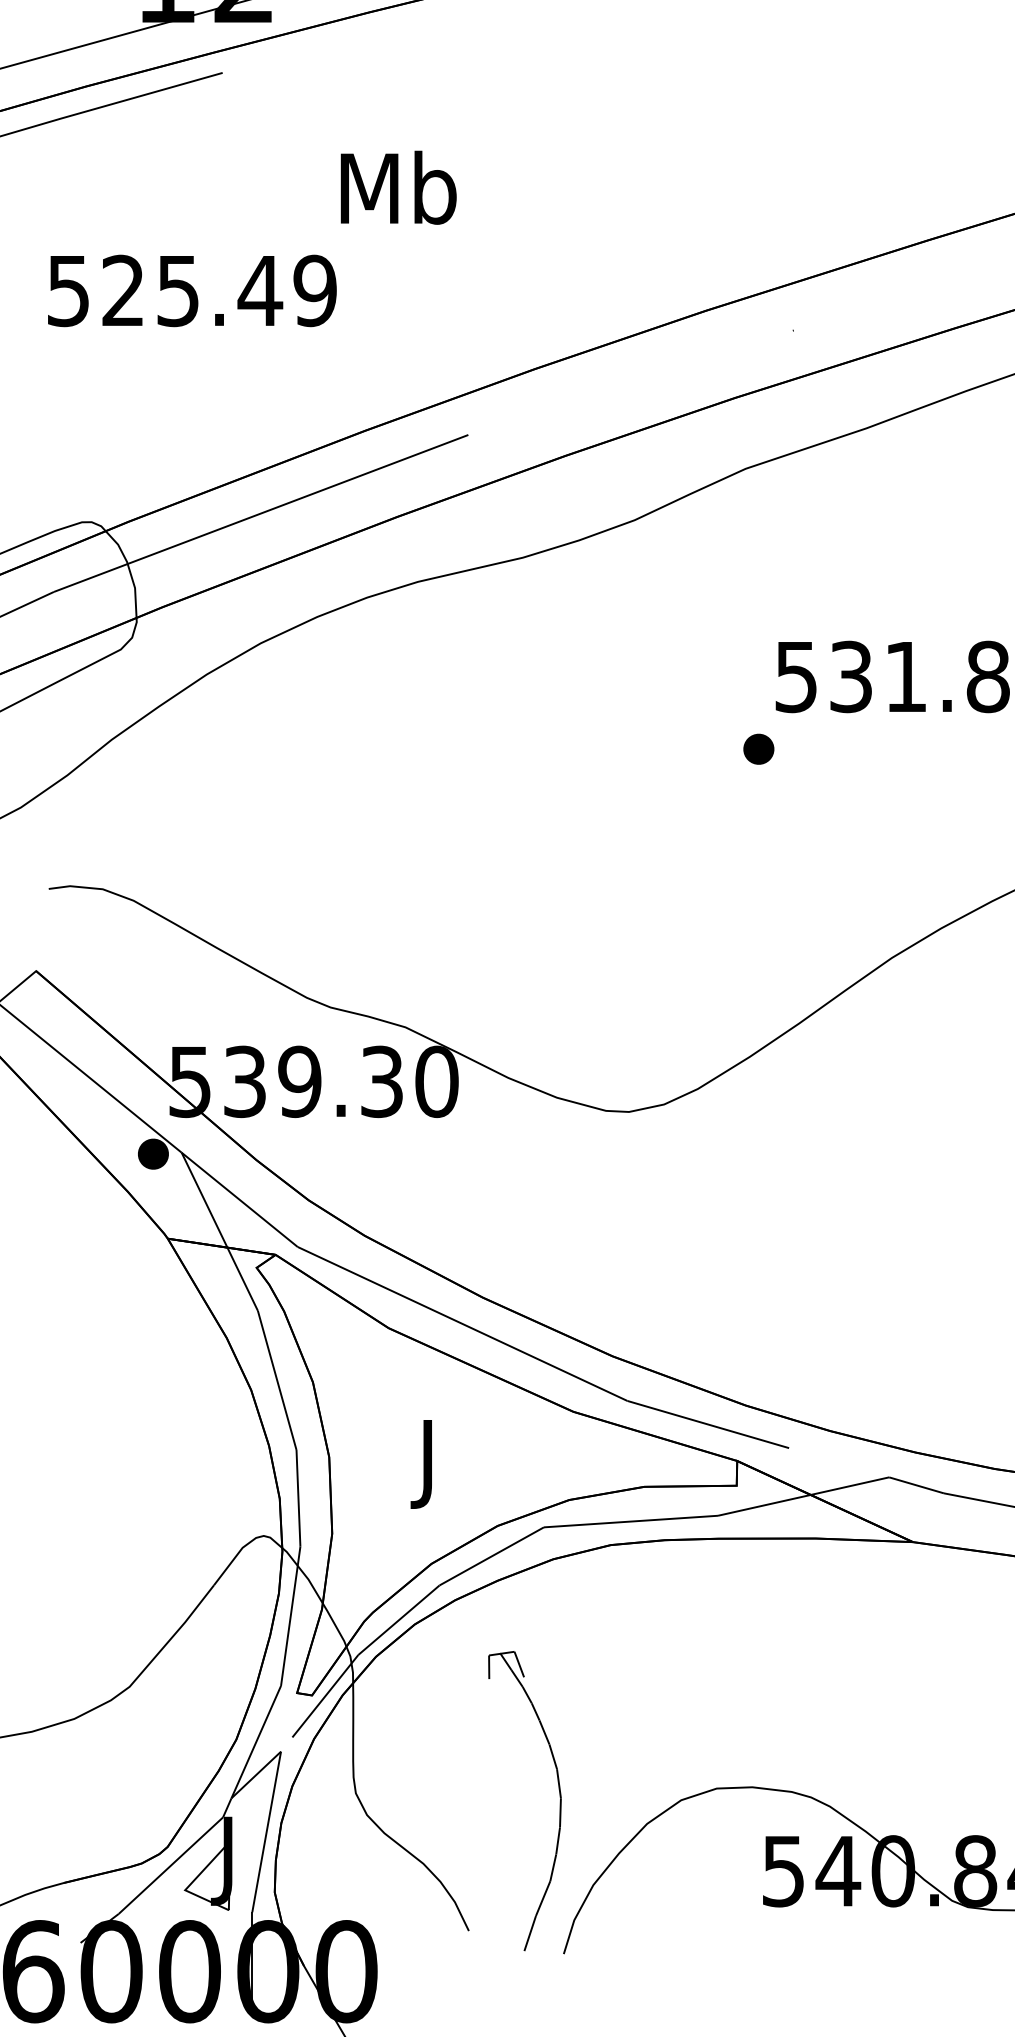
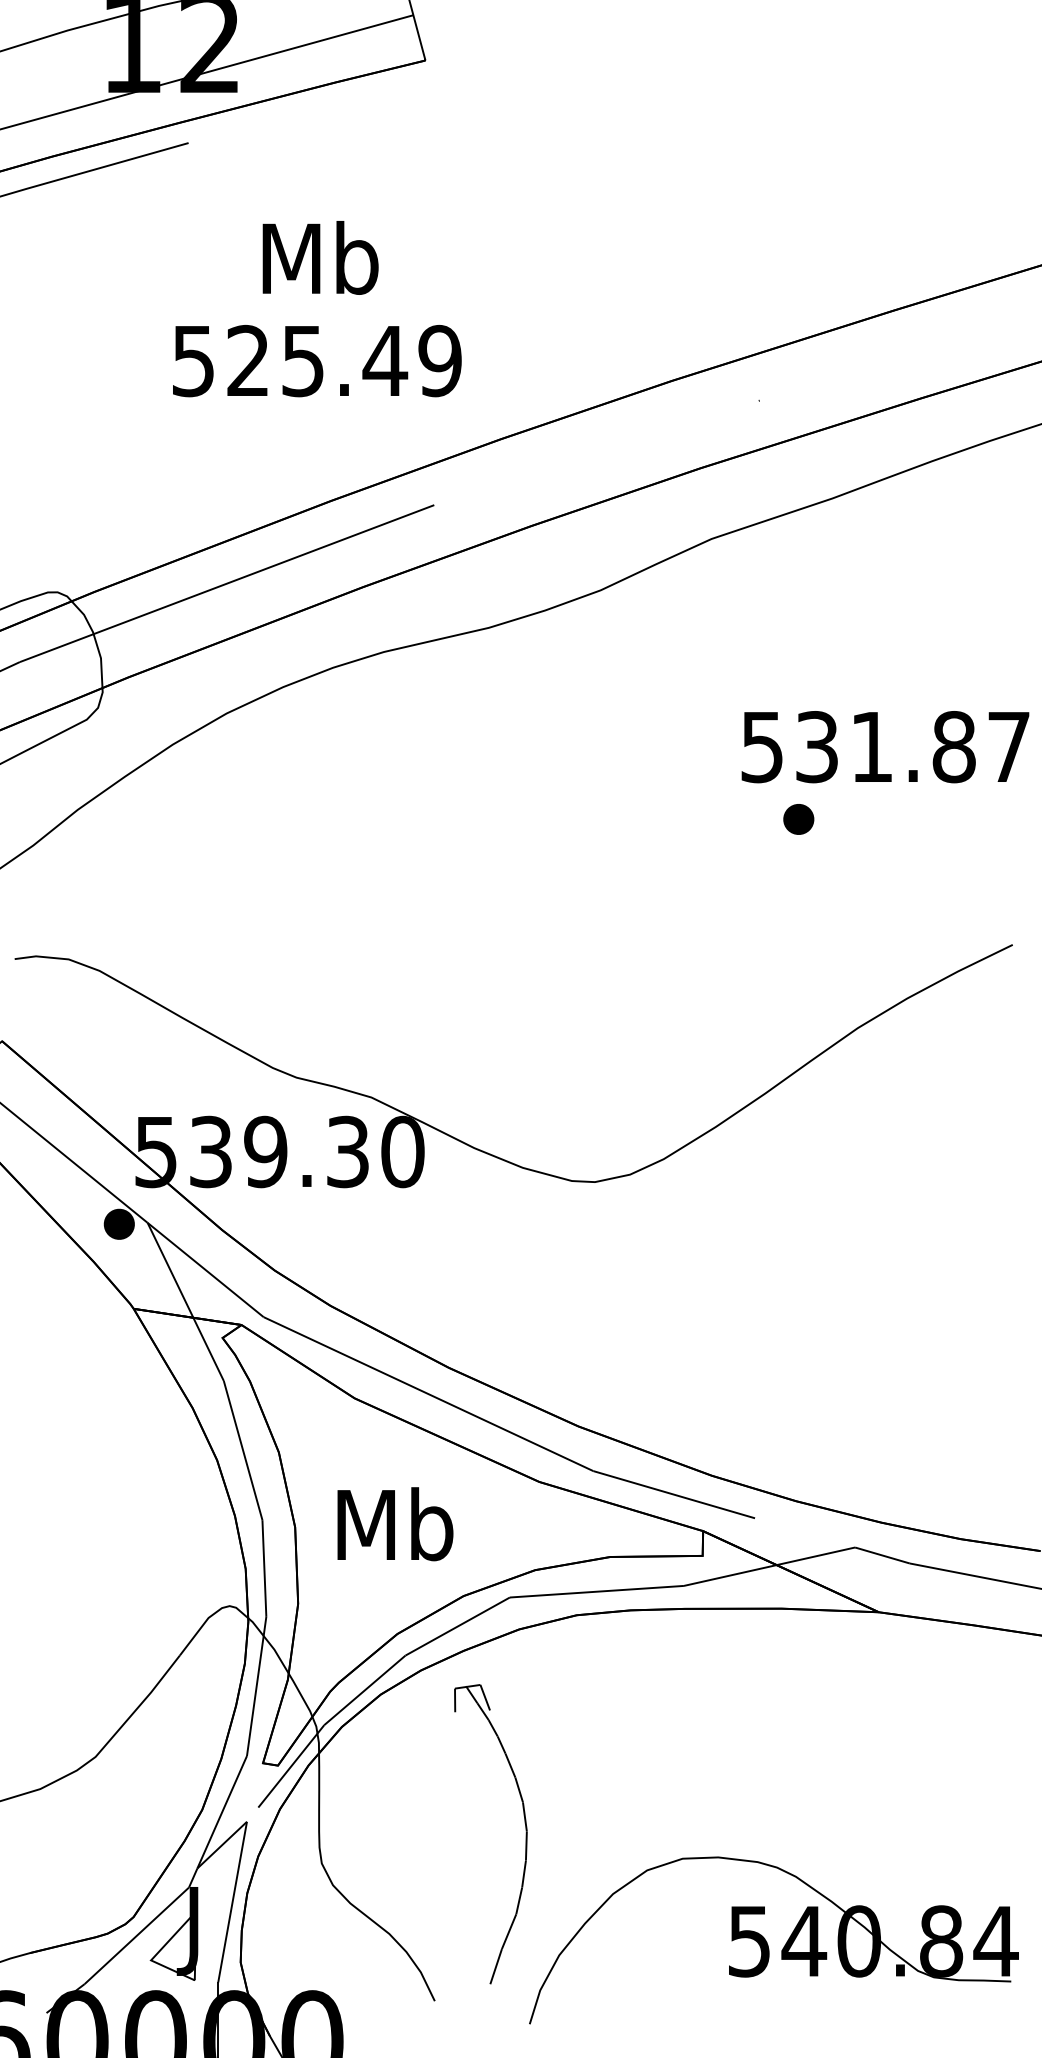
text: (398, 187) -> (320, 257), moved
text: (192, 291) -> (317, 361), moved
part: (758, 749) -> (798, 819), moved
text: (429, 1463) -> (395, 1533), J -> Mb
part: (559, 1801) -> (525, 1834), moved

